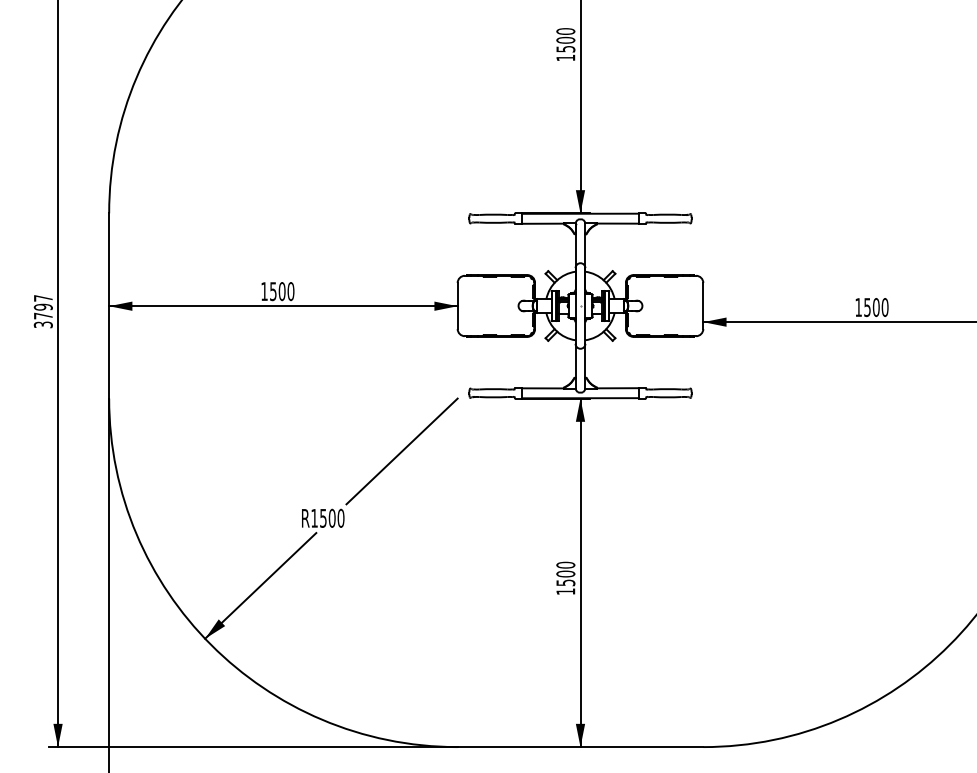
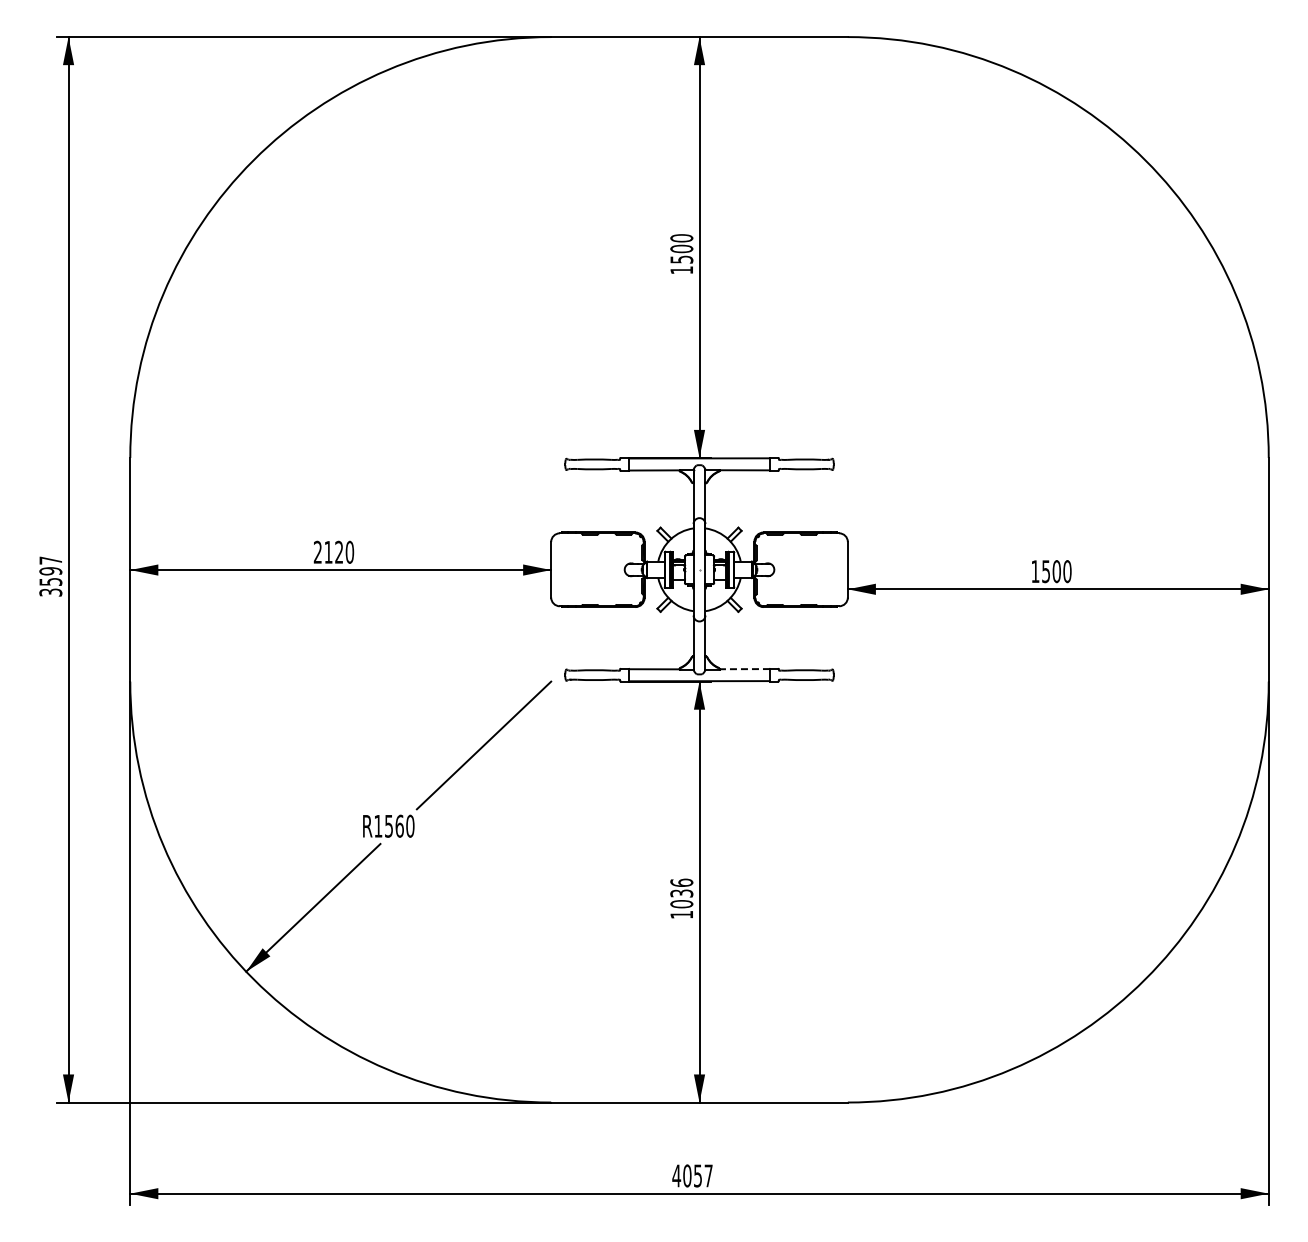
text: (273, 290) -> (328, 551), 1500 -> 2120
text: (43, 315) -> (50, 581), 3797 -> 3597
line: (617, 388) -> (744, 669), solid -> dashed
text: (332, 517) -> (399, 825), R1500 -> R1560
text: (565, 574) -> (681, 893), 1500 -> 1036

